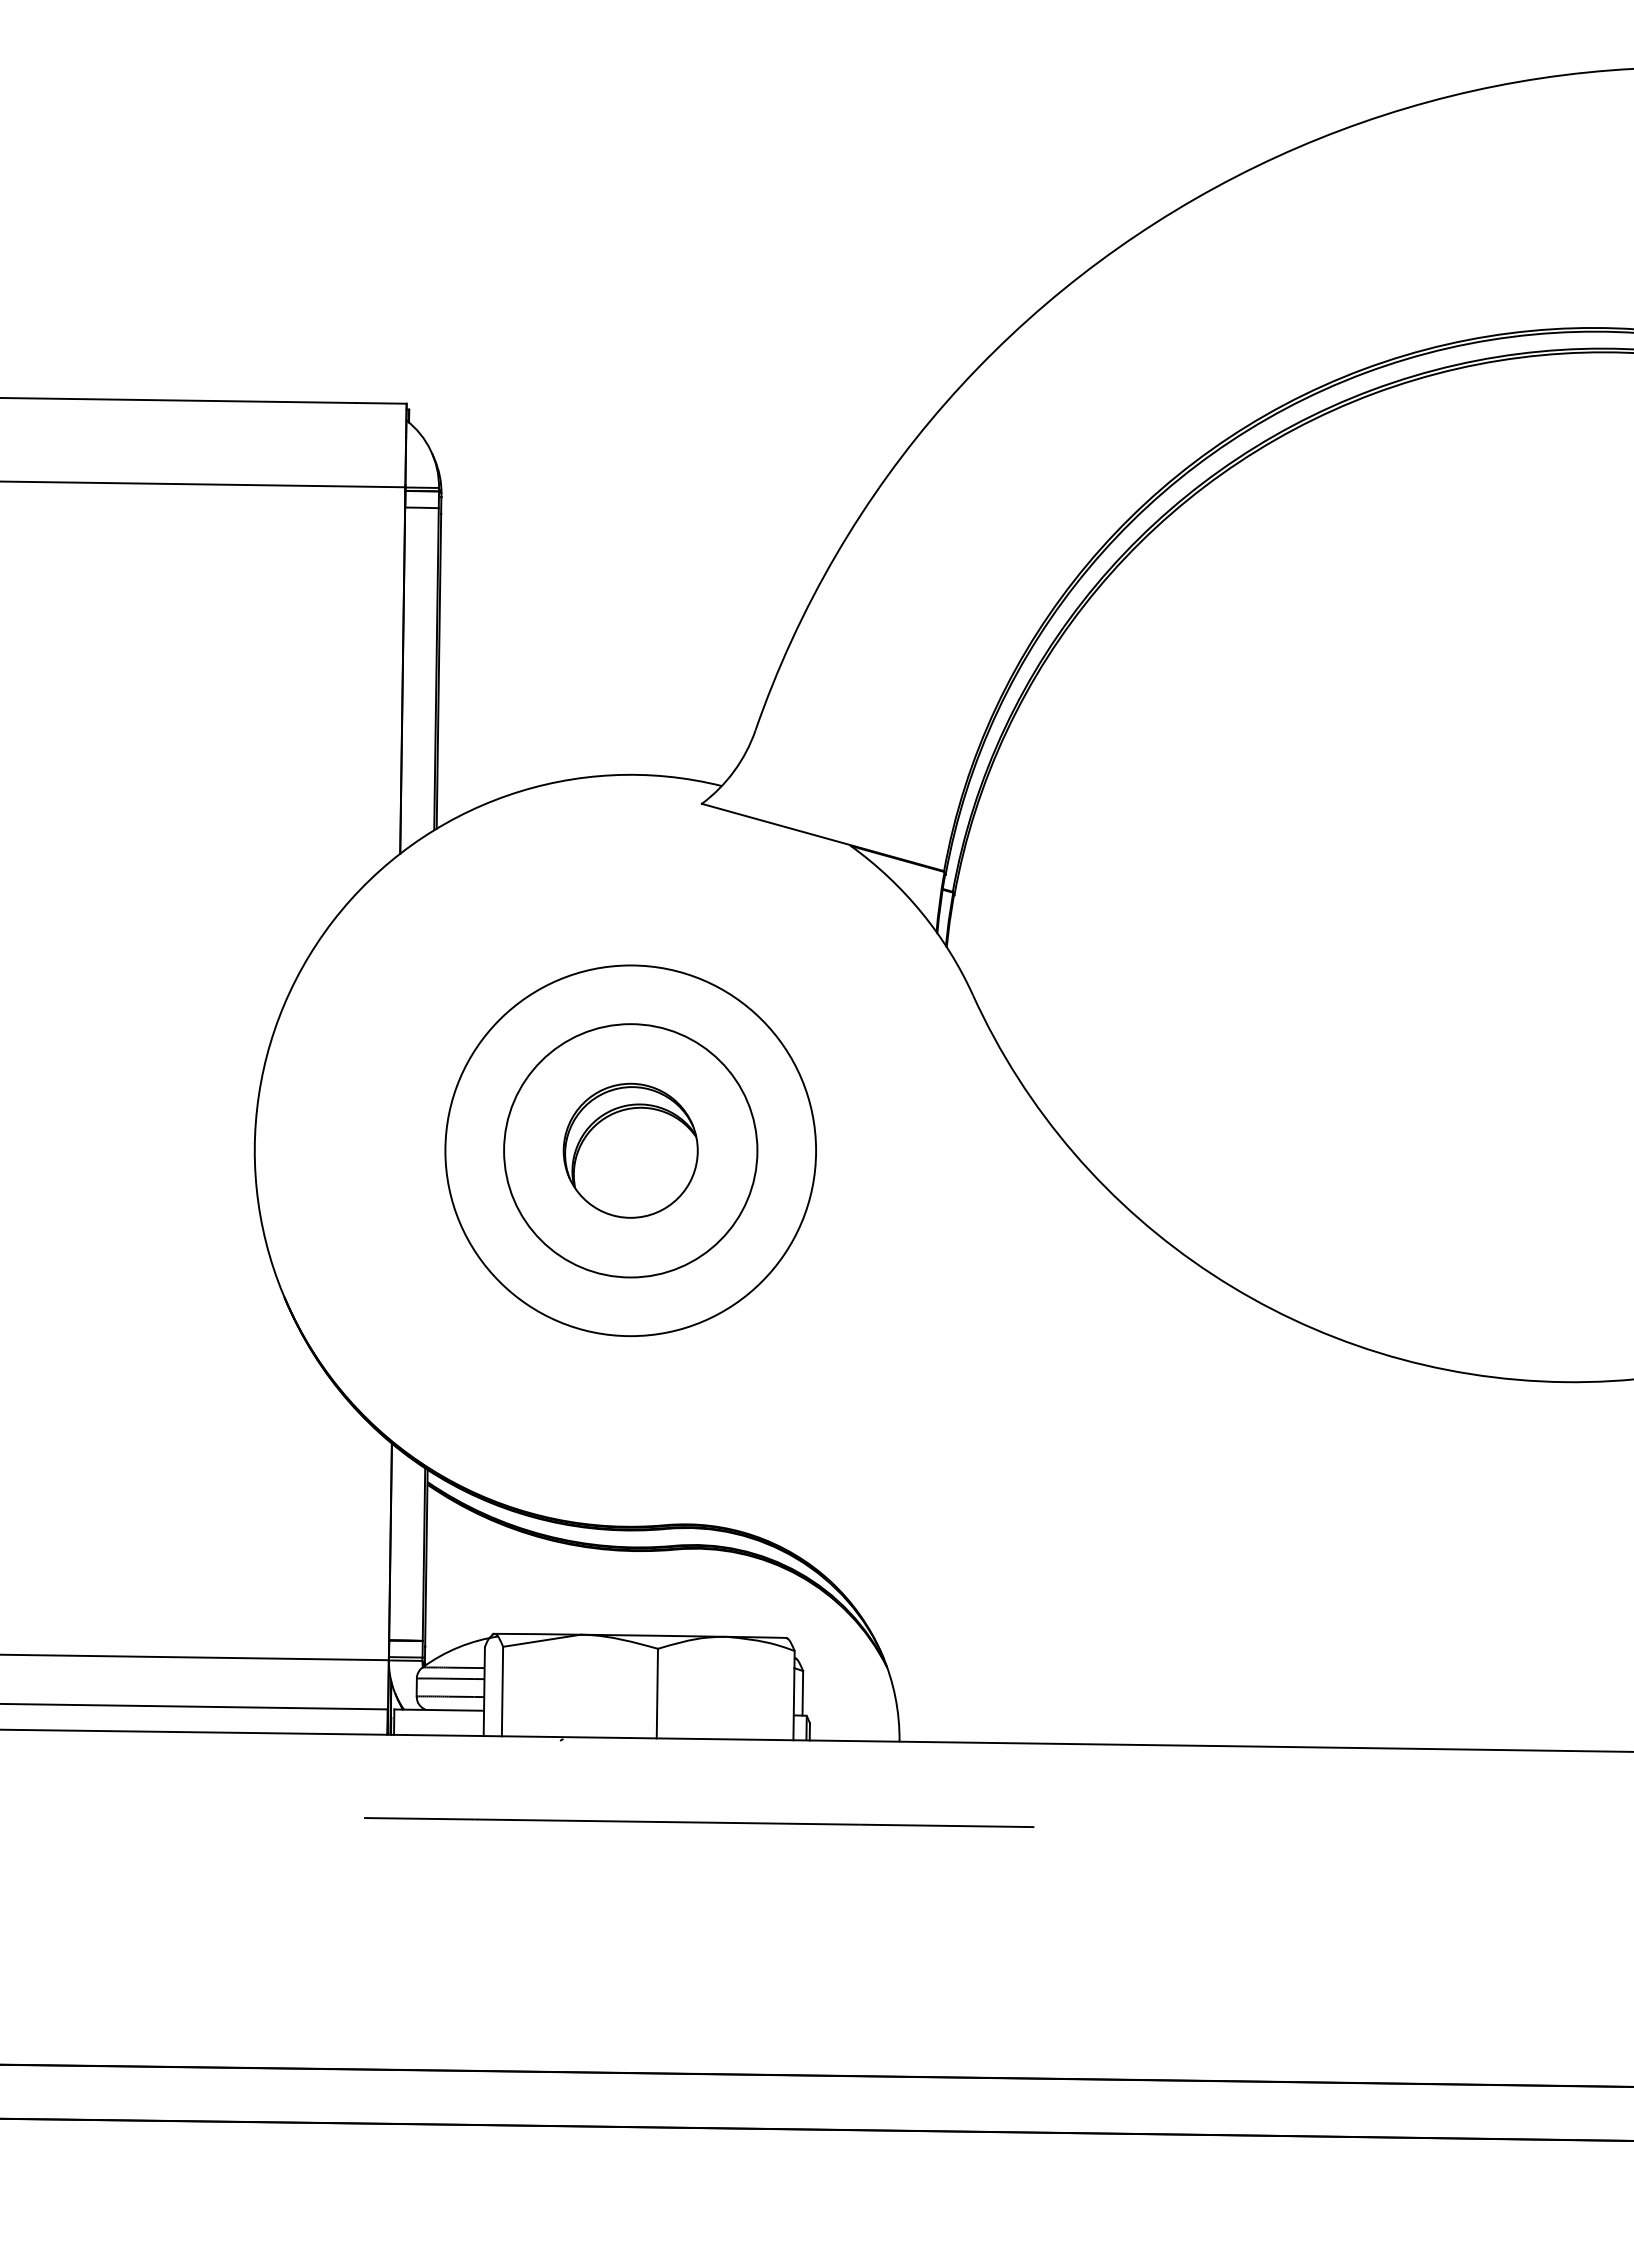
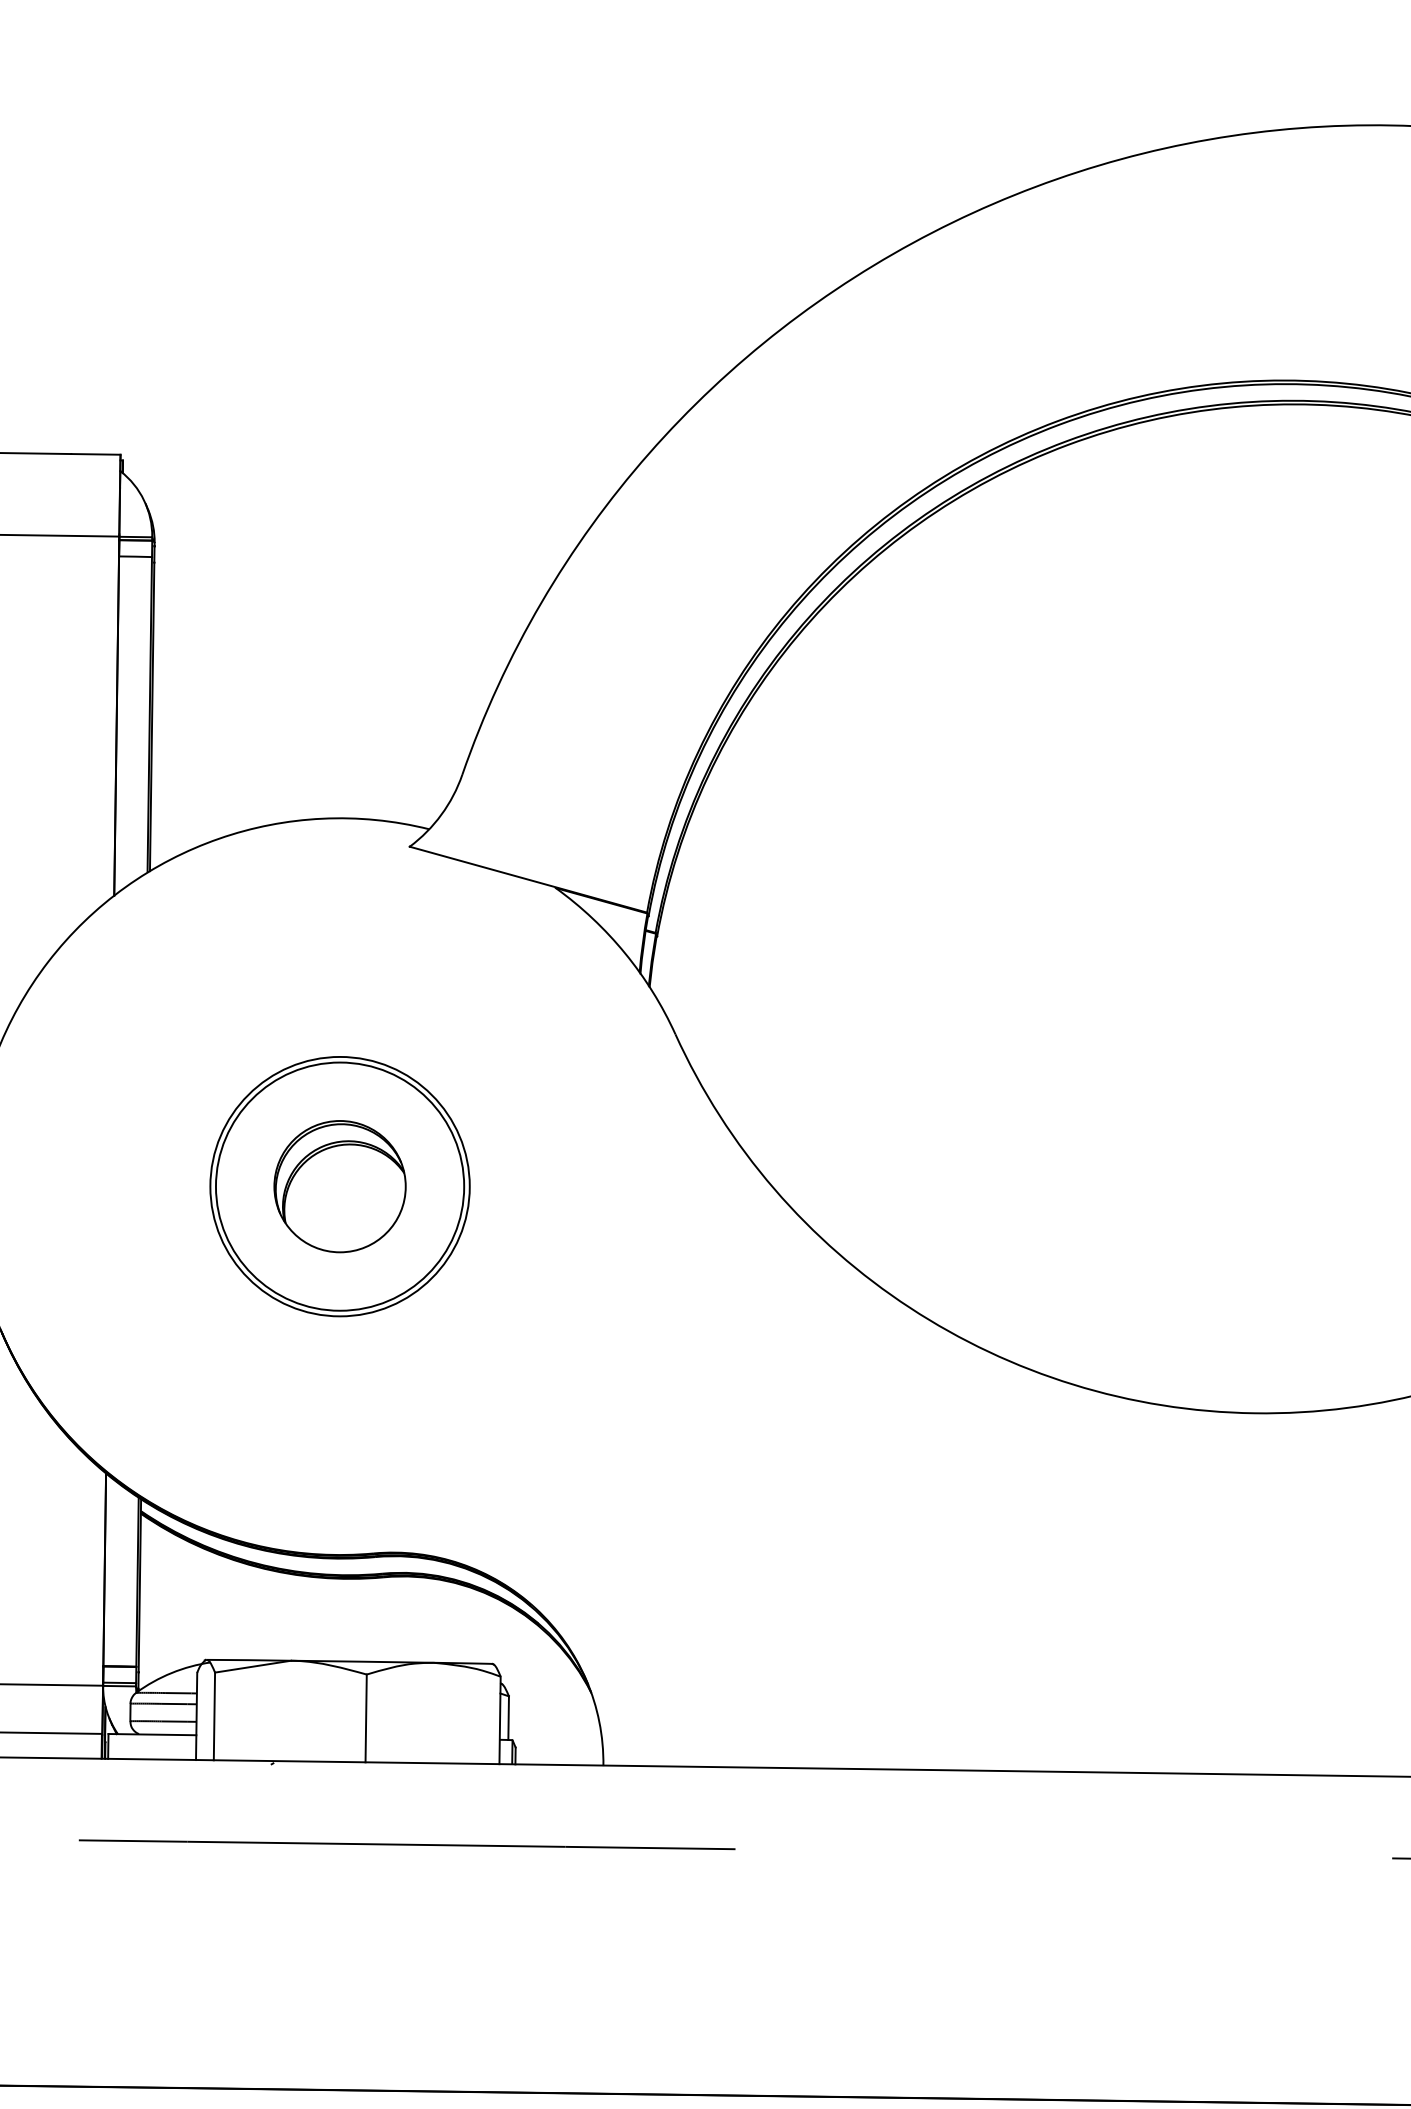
circle: (630, 1150) -> (339, 1186), size x0.71

